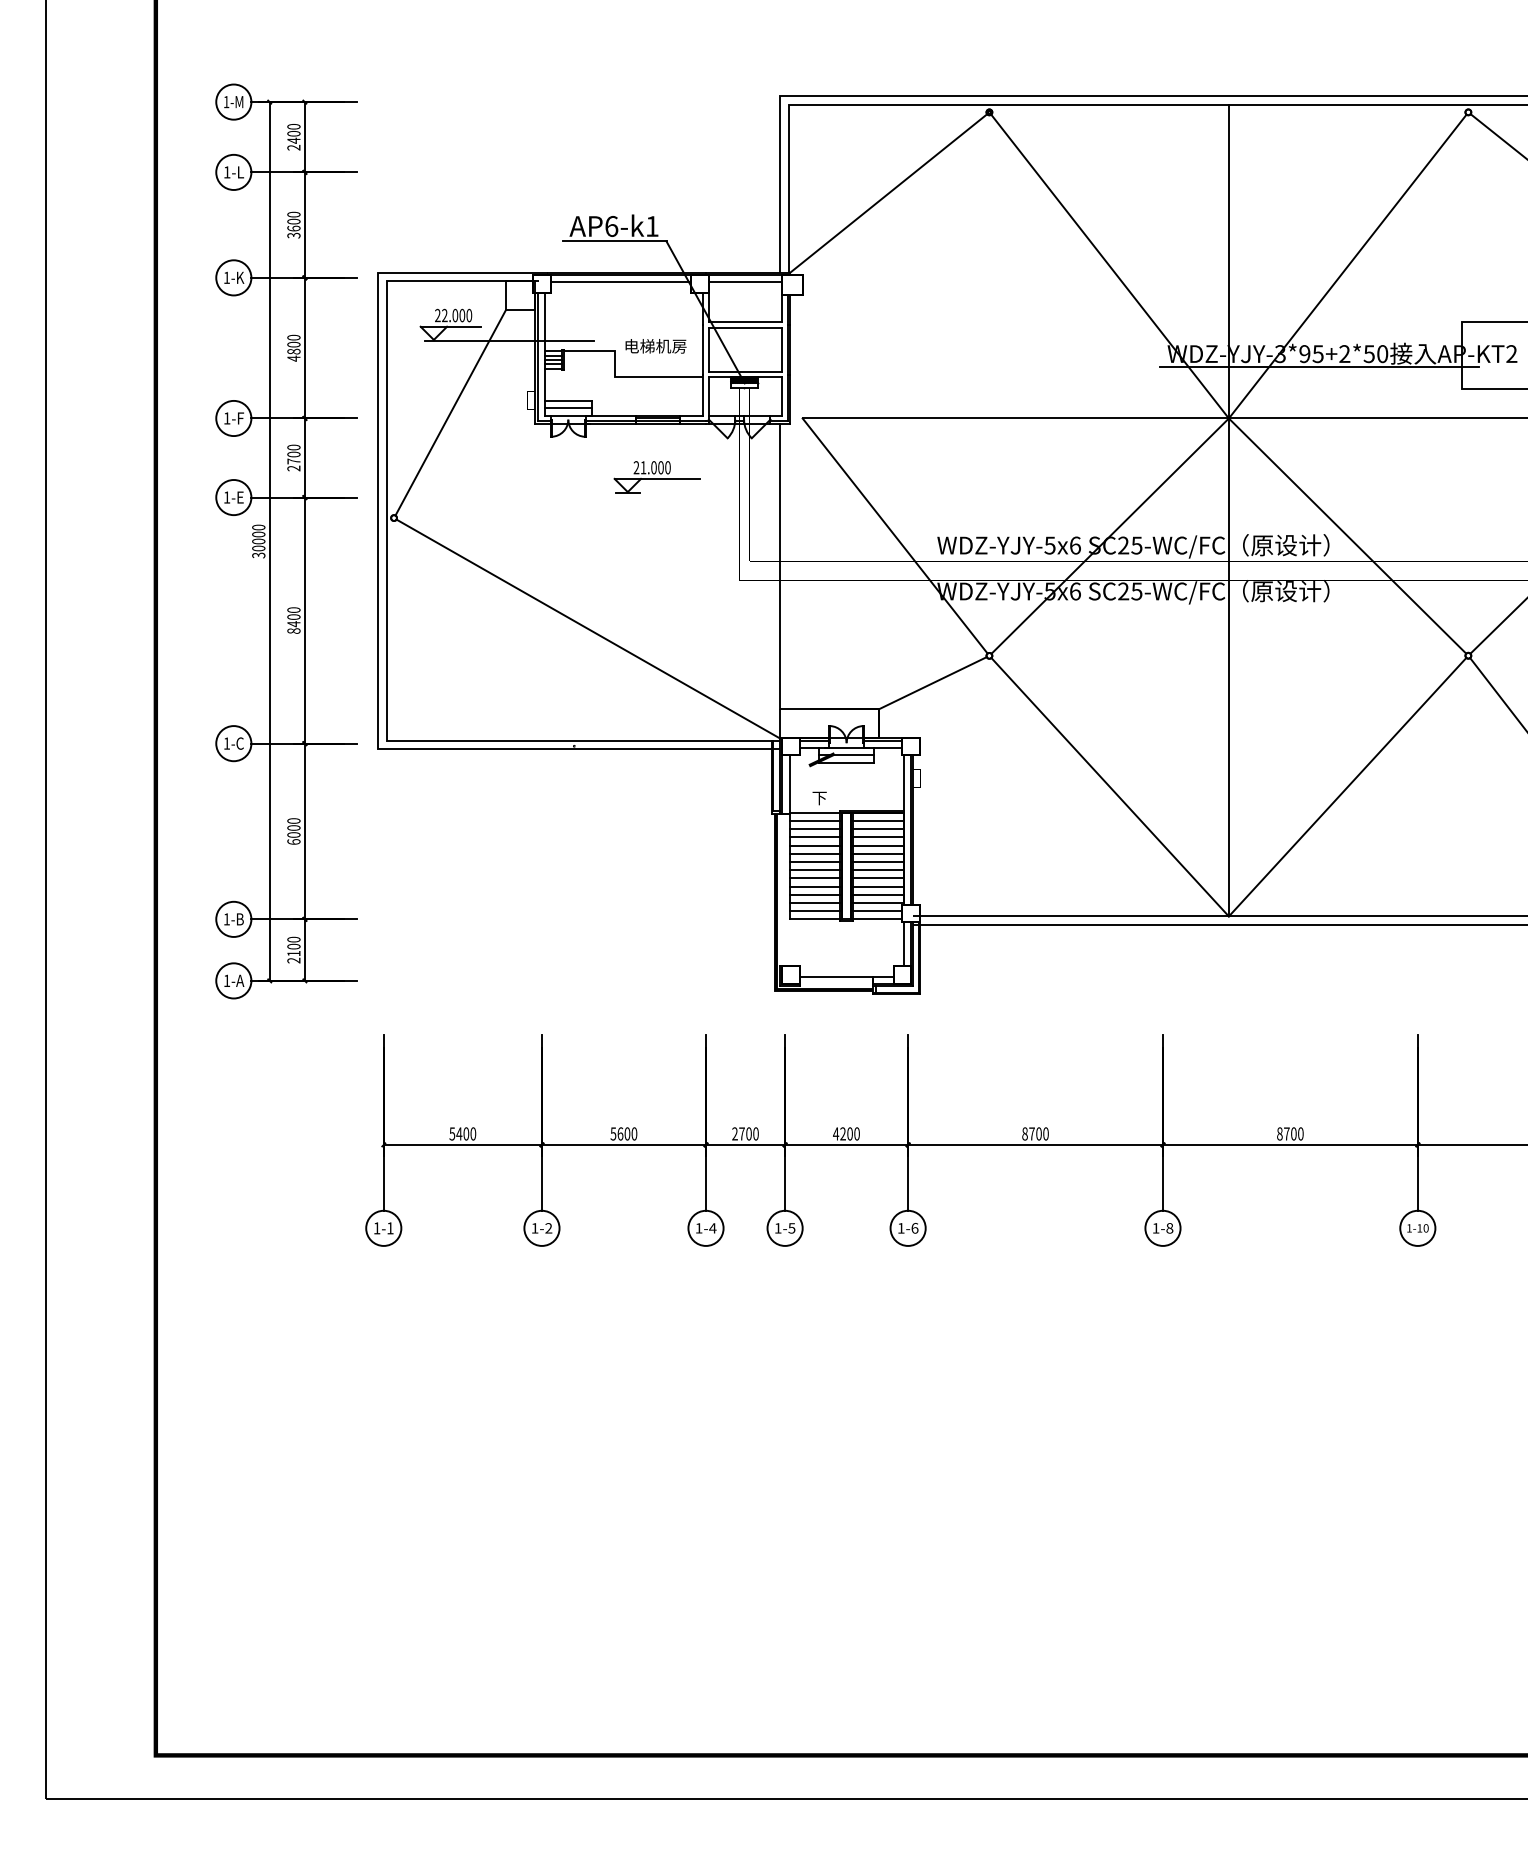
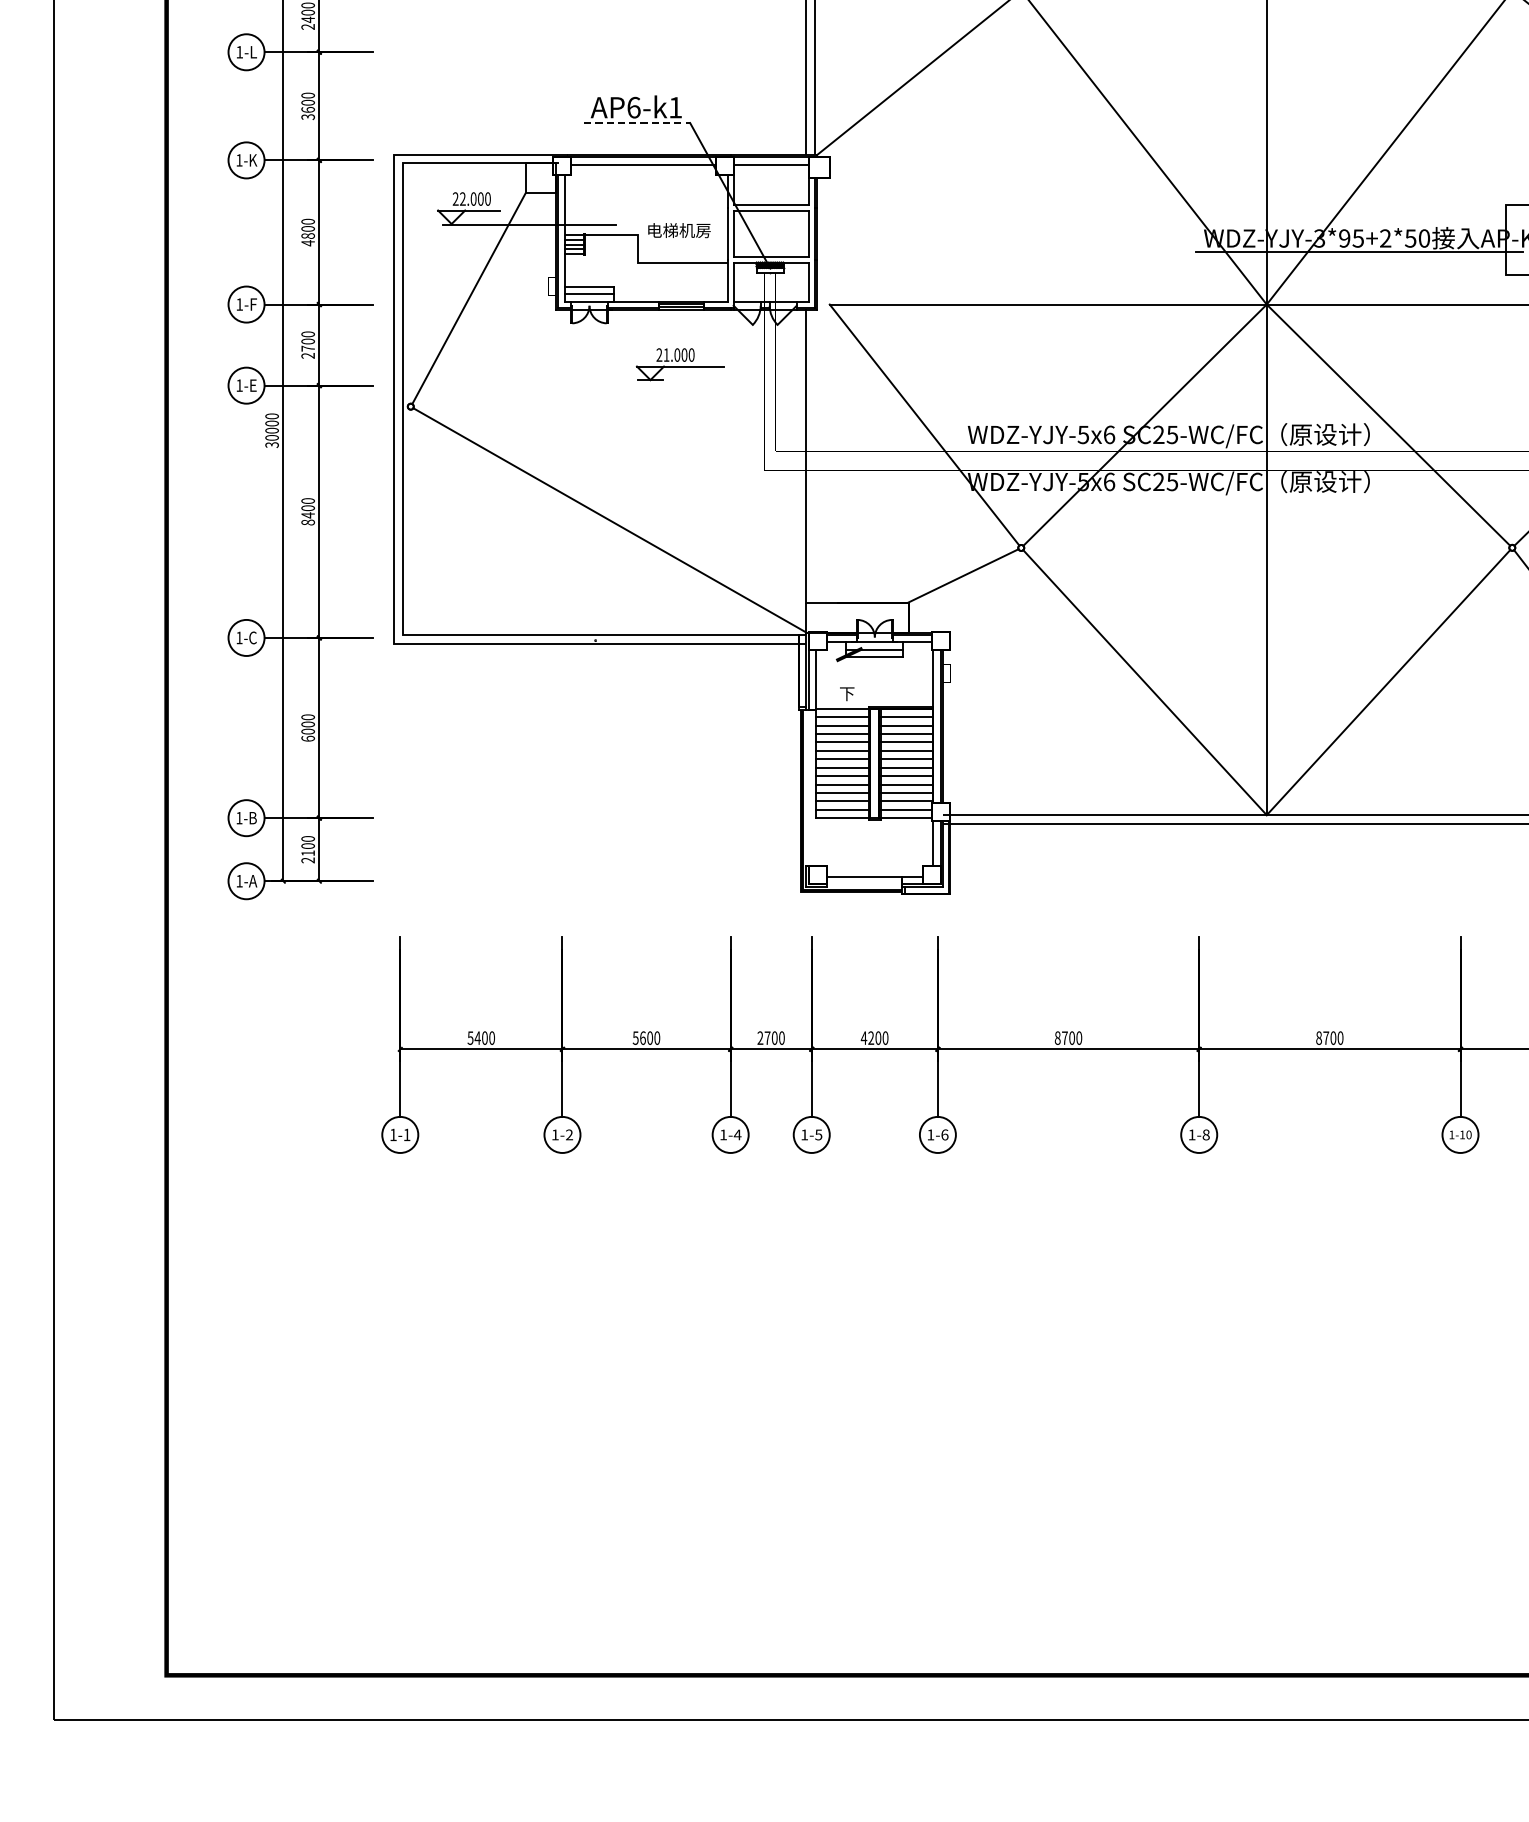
line: (614, 241) -> (636, 123), solid -> dashed

